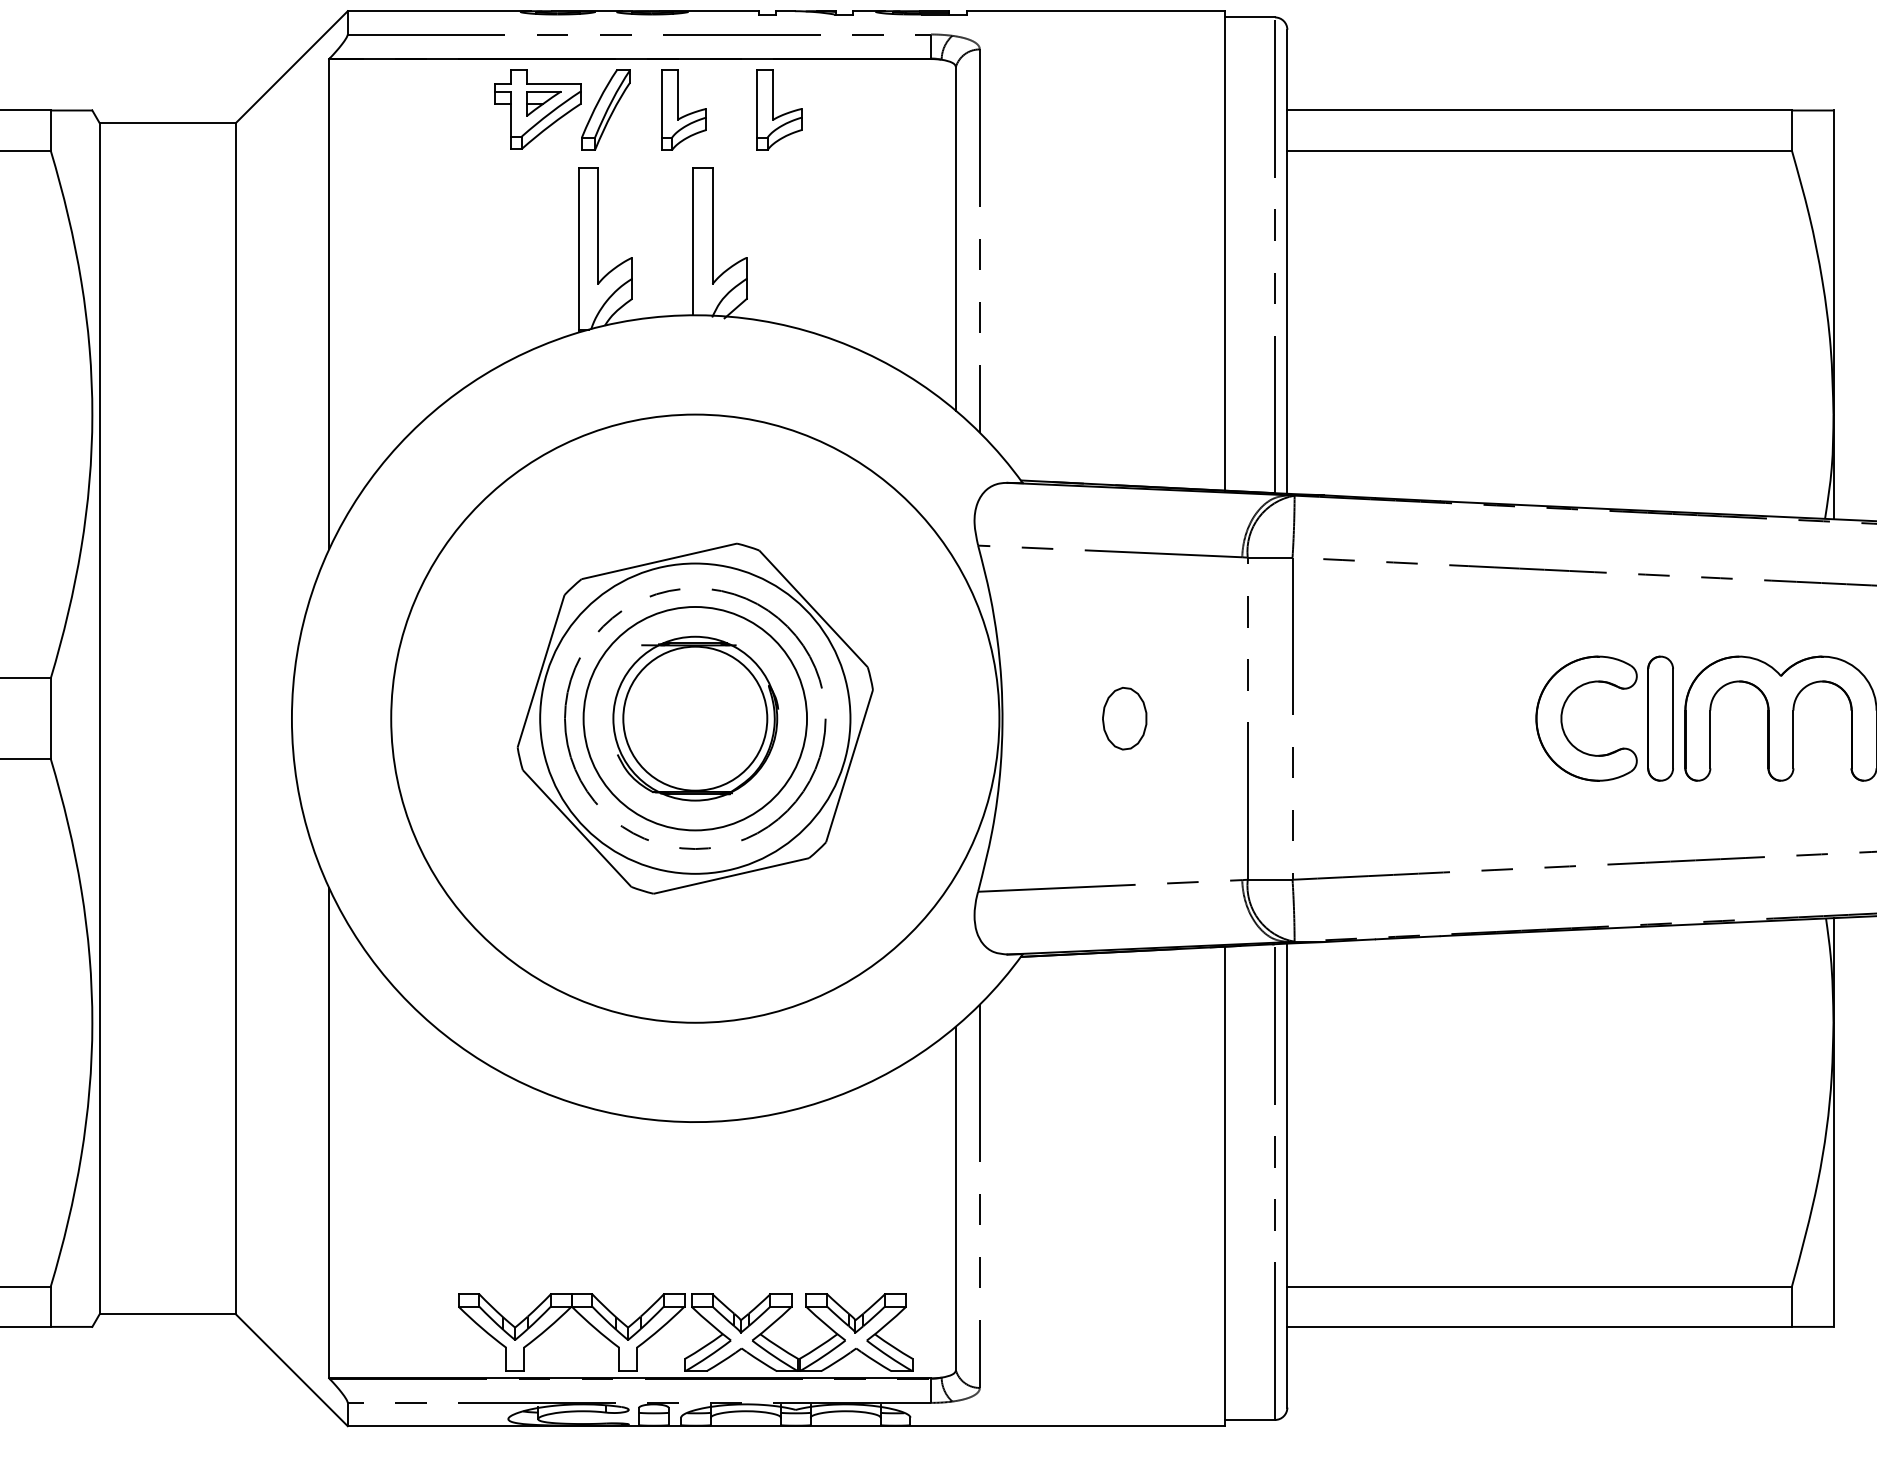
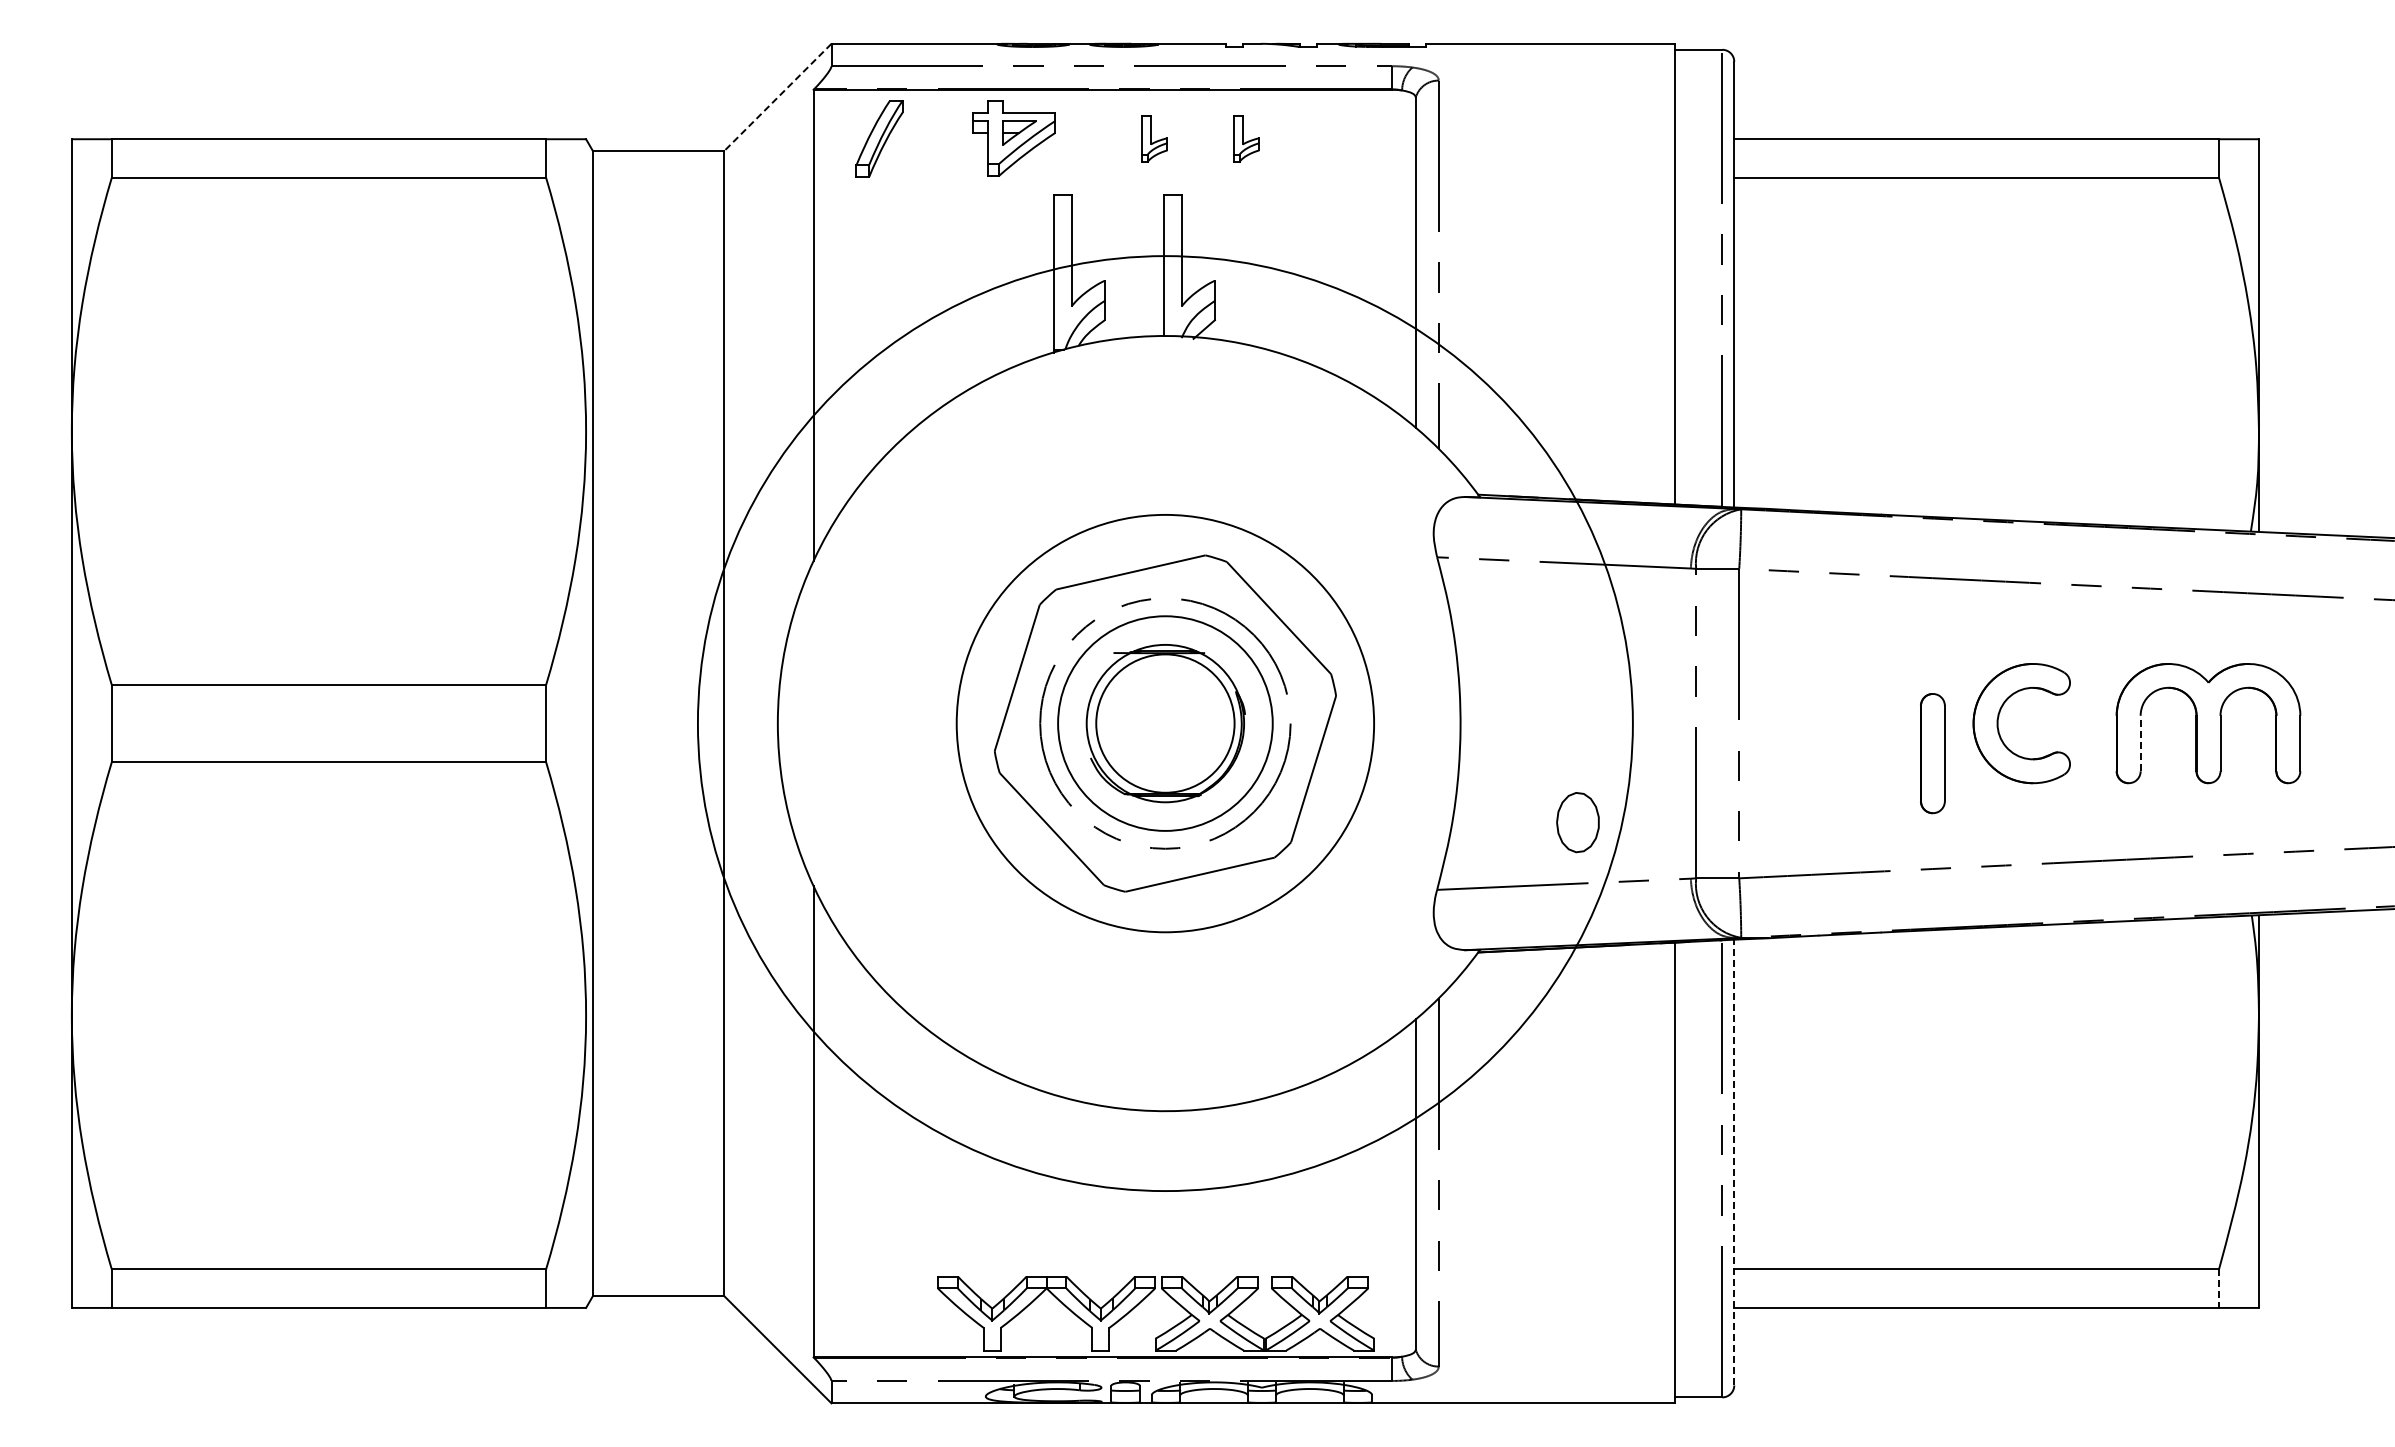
line: (291, 67) -> (777, 97), solid -> dashed
part: (605, 109) -> (879, 138), moved
part: (683, 109) -> (1154, 138), size x0.6
part: (779, 109) -> (1246, 138), size x0.6
circle: (695, 718) -> (1165, 723), size x1.4
circle: (695, 718) -> (1165, 723), size x1.6
part: (1124, 718) -> (1577, 822), moved
part: (1660, 718) -> (1932, 753), moved
line: (1710, 739) -> (2140, 743), solid -> dashed
line: (1287, 1175) -> (1734, 1162), solid -> dashed
line: (1792, 1307) -> (2219, 1289), solid -> dashed

